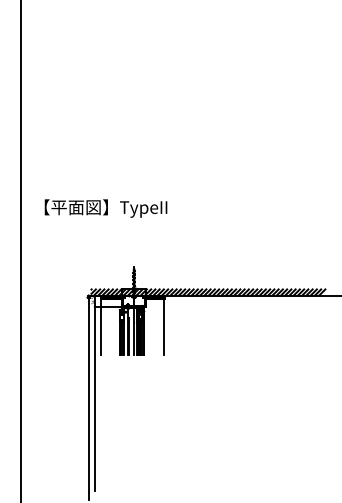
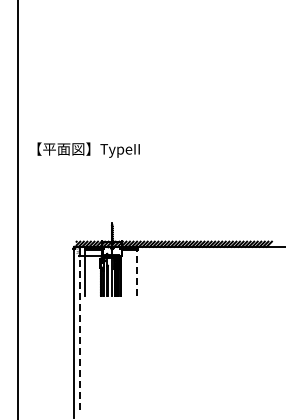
text: (105, 207) -> (88, 149), moved
line: (164, 326) -> (137, 272), solid -> dashed
line: (94, 398) -> (79, 332), solid -> dashed

